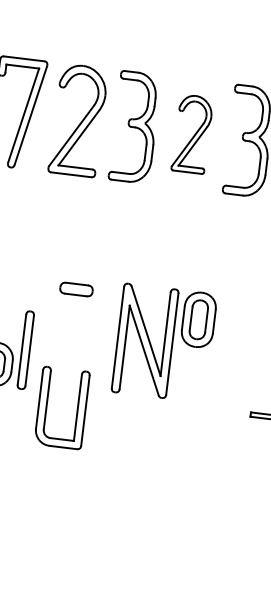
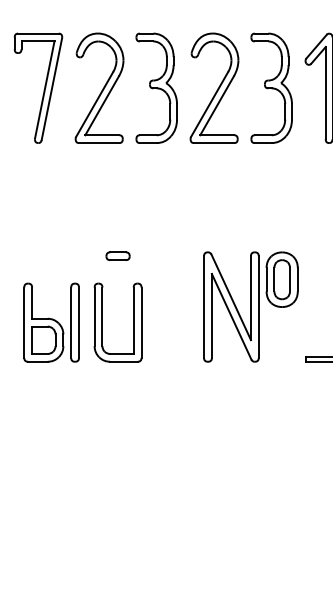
part: (192, 133) -> (214, 87), size x1.43
part: (76, 288) -> (117, 255), size x0.71
part: (164, 342) -> (250, 306), moved
part: (46, 405) -> (102, 322), moved

